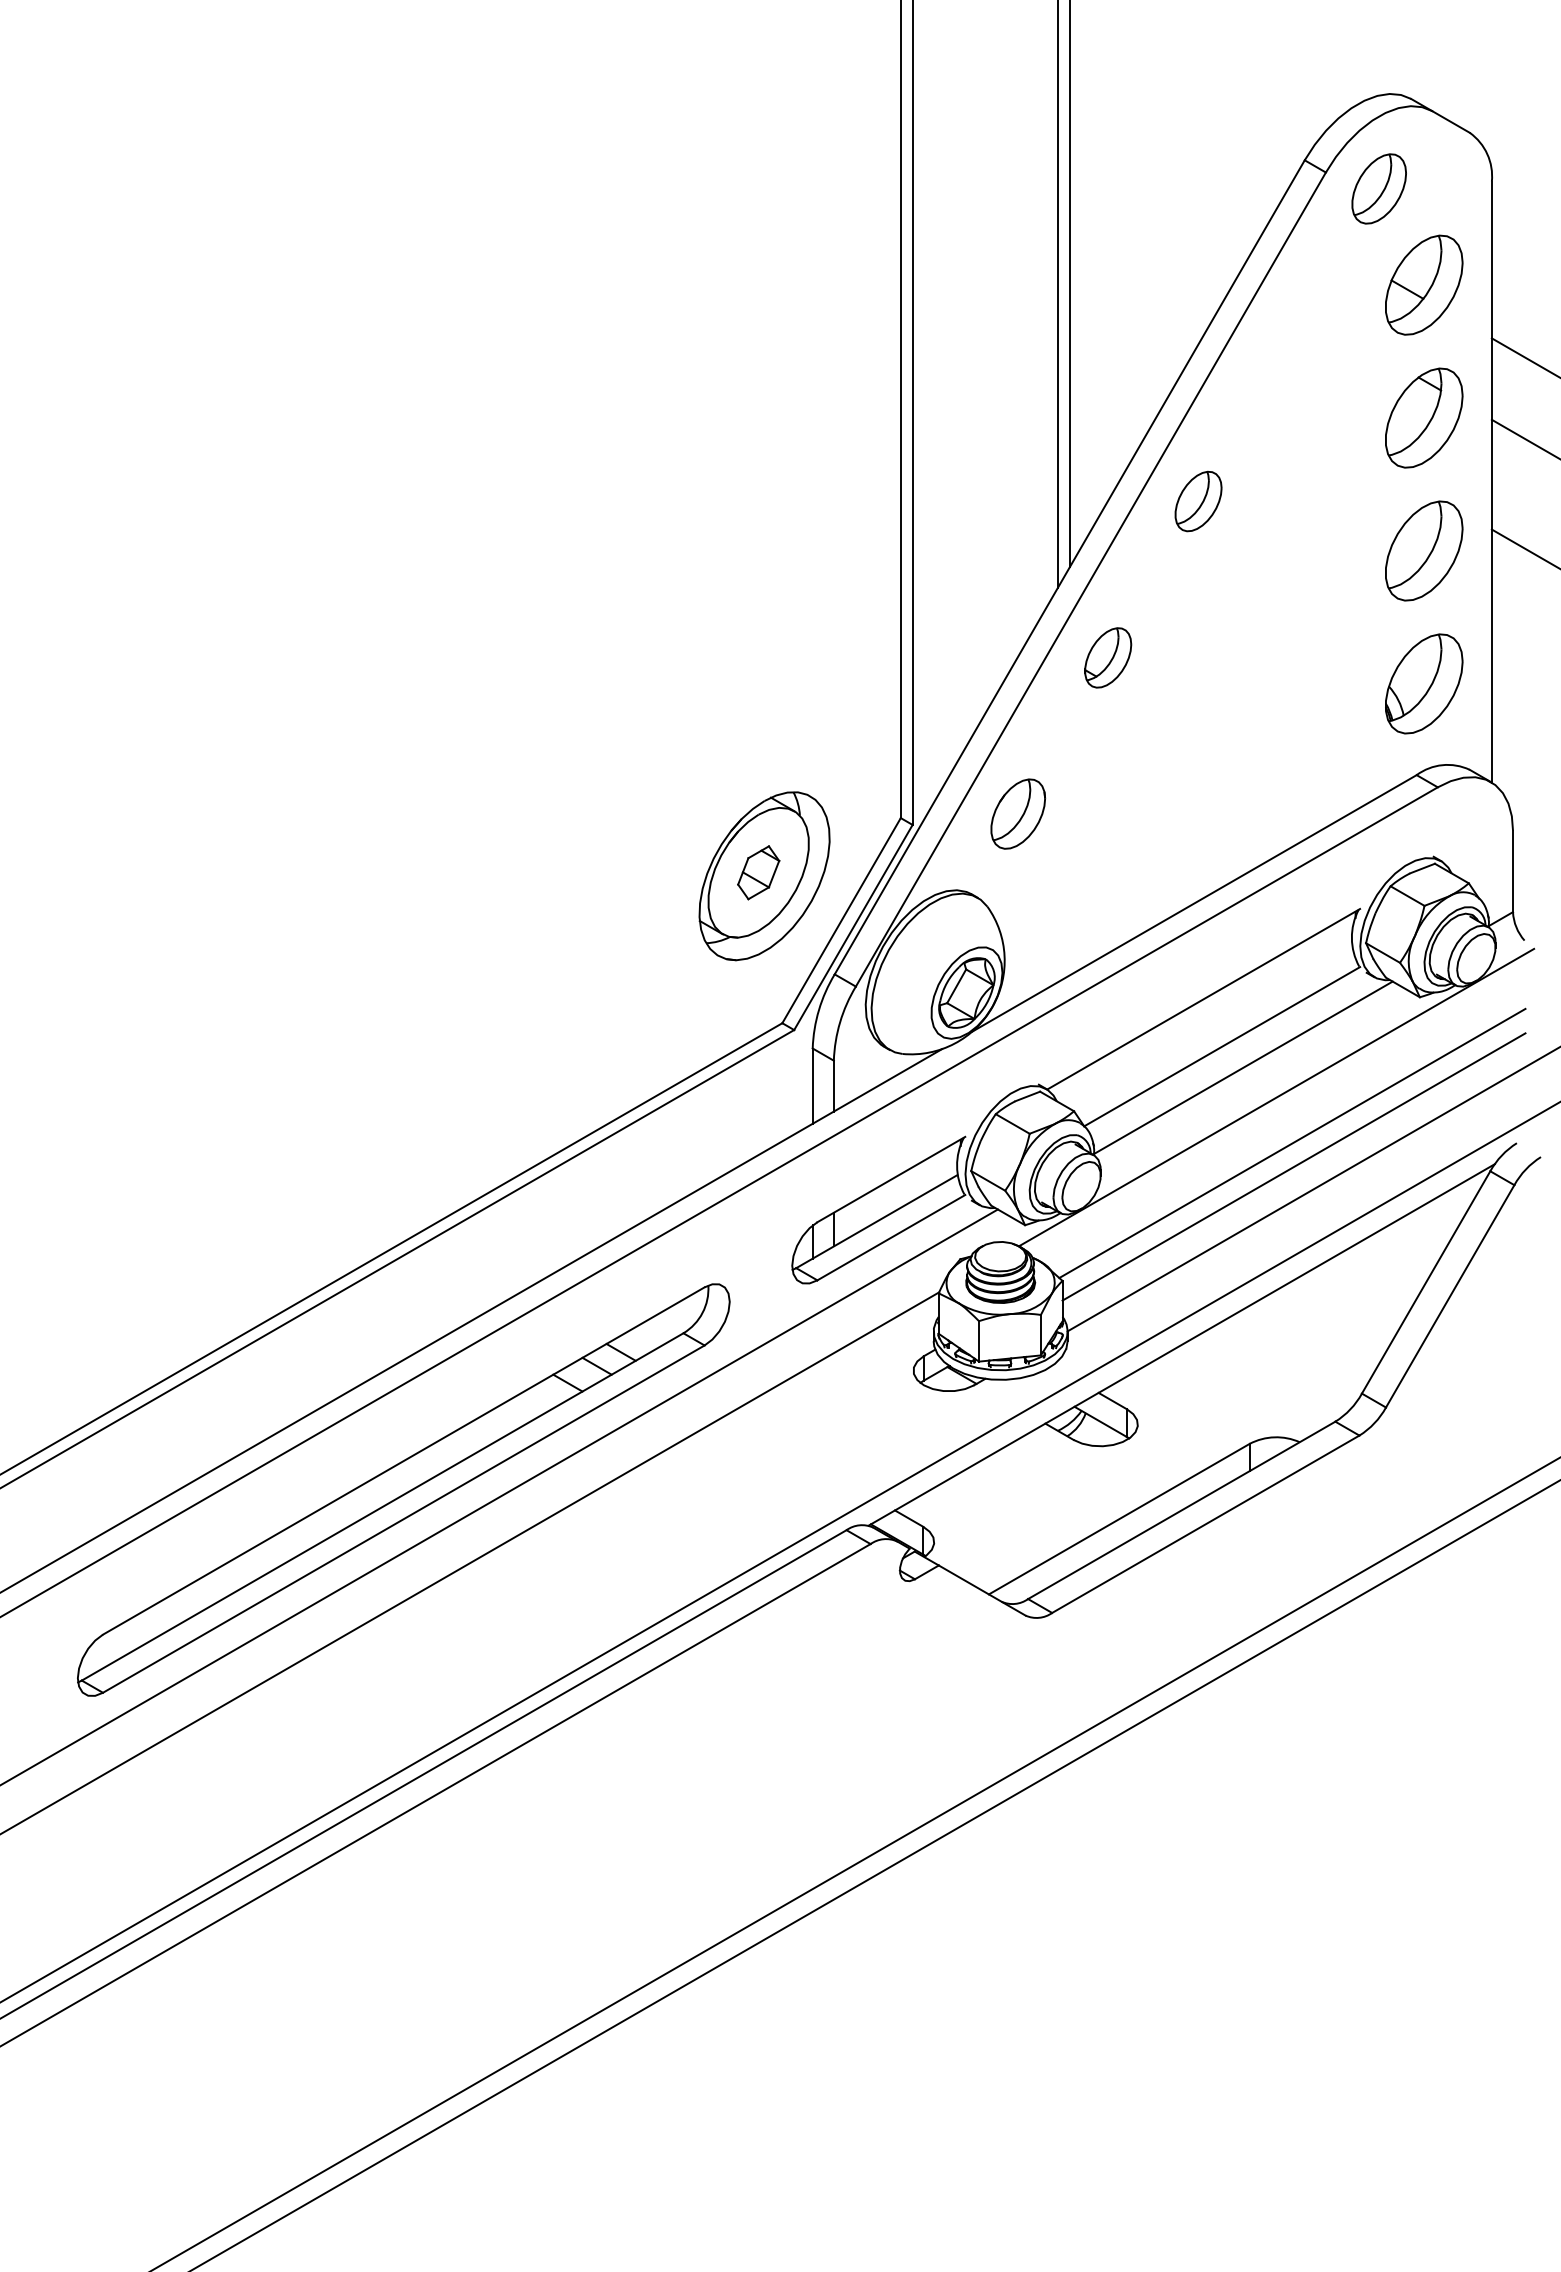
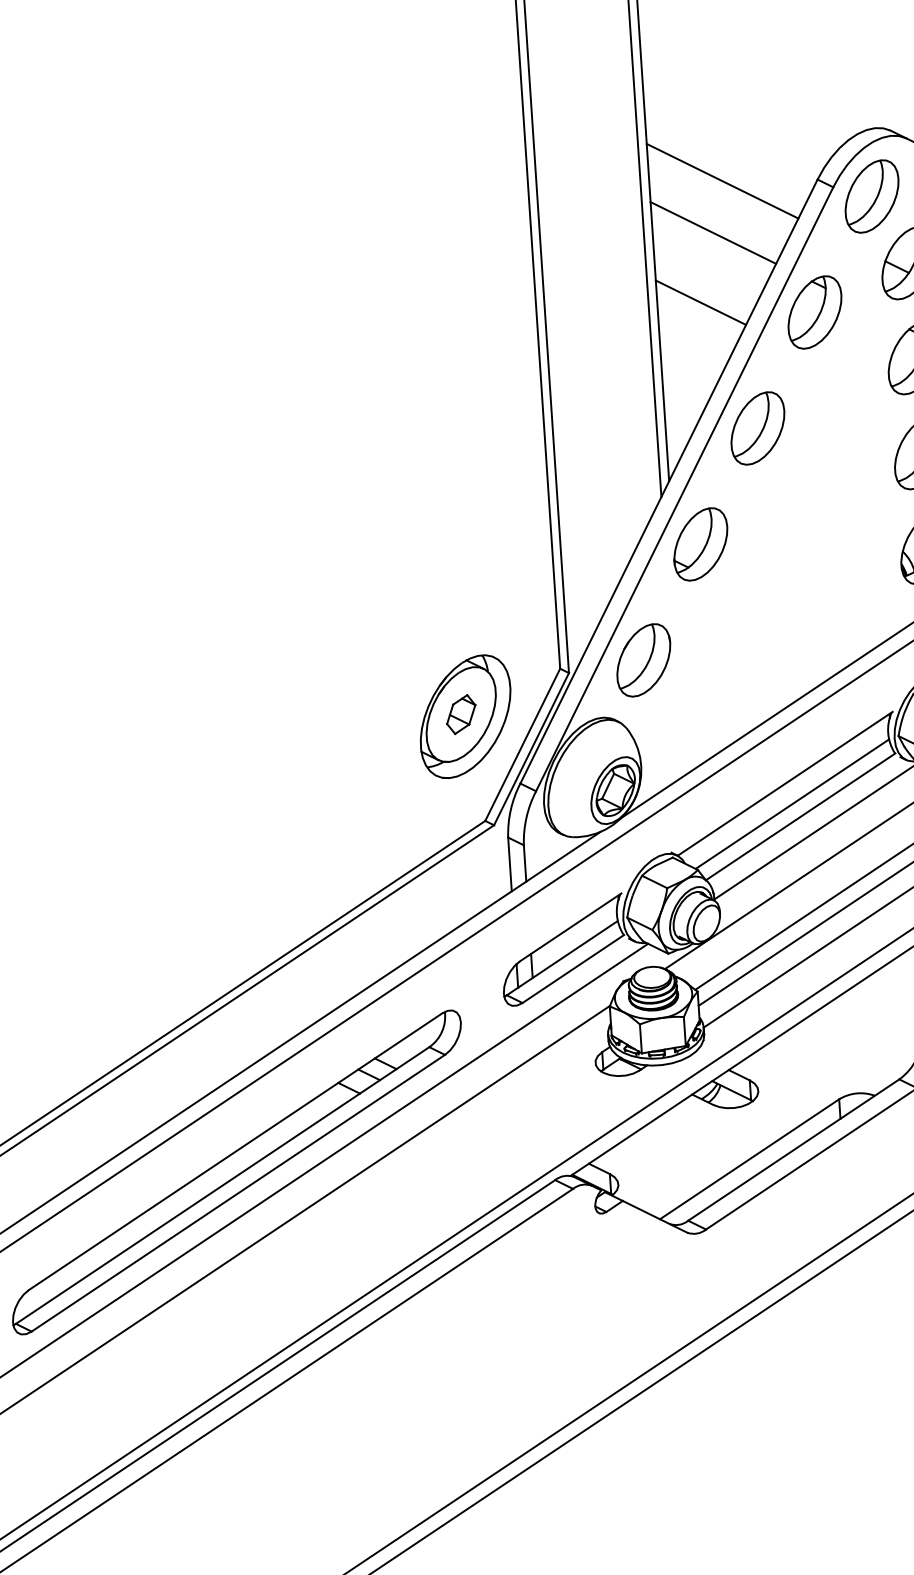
line: (1171, 153) -> (722, 181), added
part: (1379, 188) -> (872, 196), size x1.43
line: (1154, 224) -> (713, 232), added
line: (1130, 321) -> (700, 303), added
part: (1288, 344) -> (814, 311), added
part: (1198, 501) -> (757, 428), size x1.67
part: (1107, 657) -> (700, 544), size x1.67
part: (1018, 813) -> (644, 659), size x1.43
line: (1211, 1028) -> (792, 804), added

